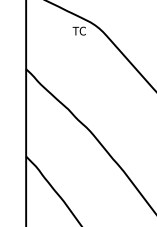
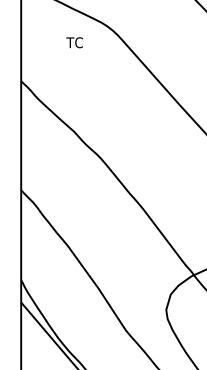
text: (79, 30) -> (74, 42), moved

